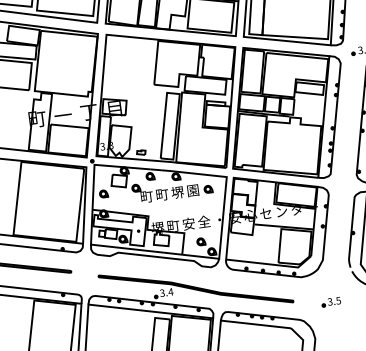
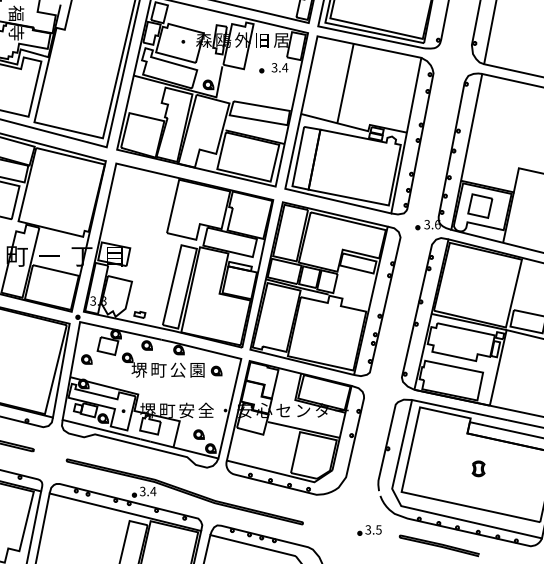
text: (177, 192) -> (177, 369), 堺 -> 公
text: (146, 196) -> (139, 369), 町 -> 堺
part: (331, 302) -> (369, 530), moved

